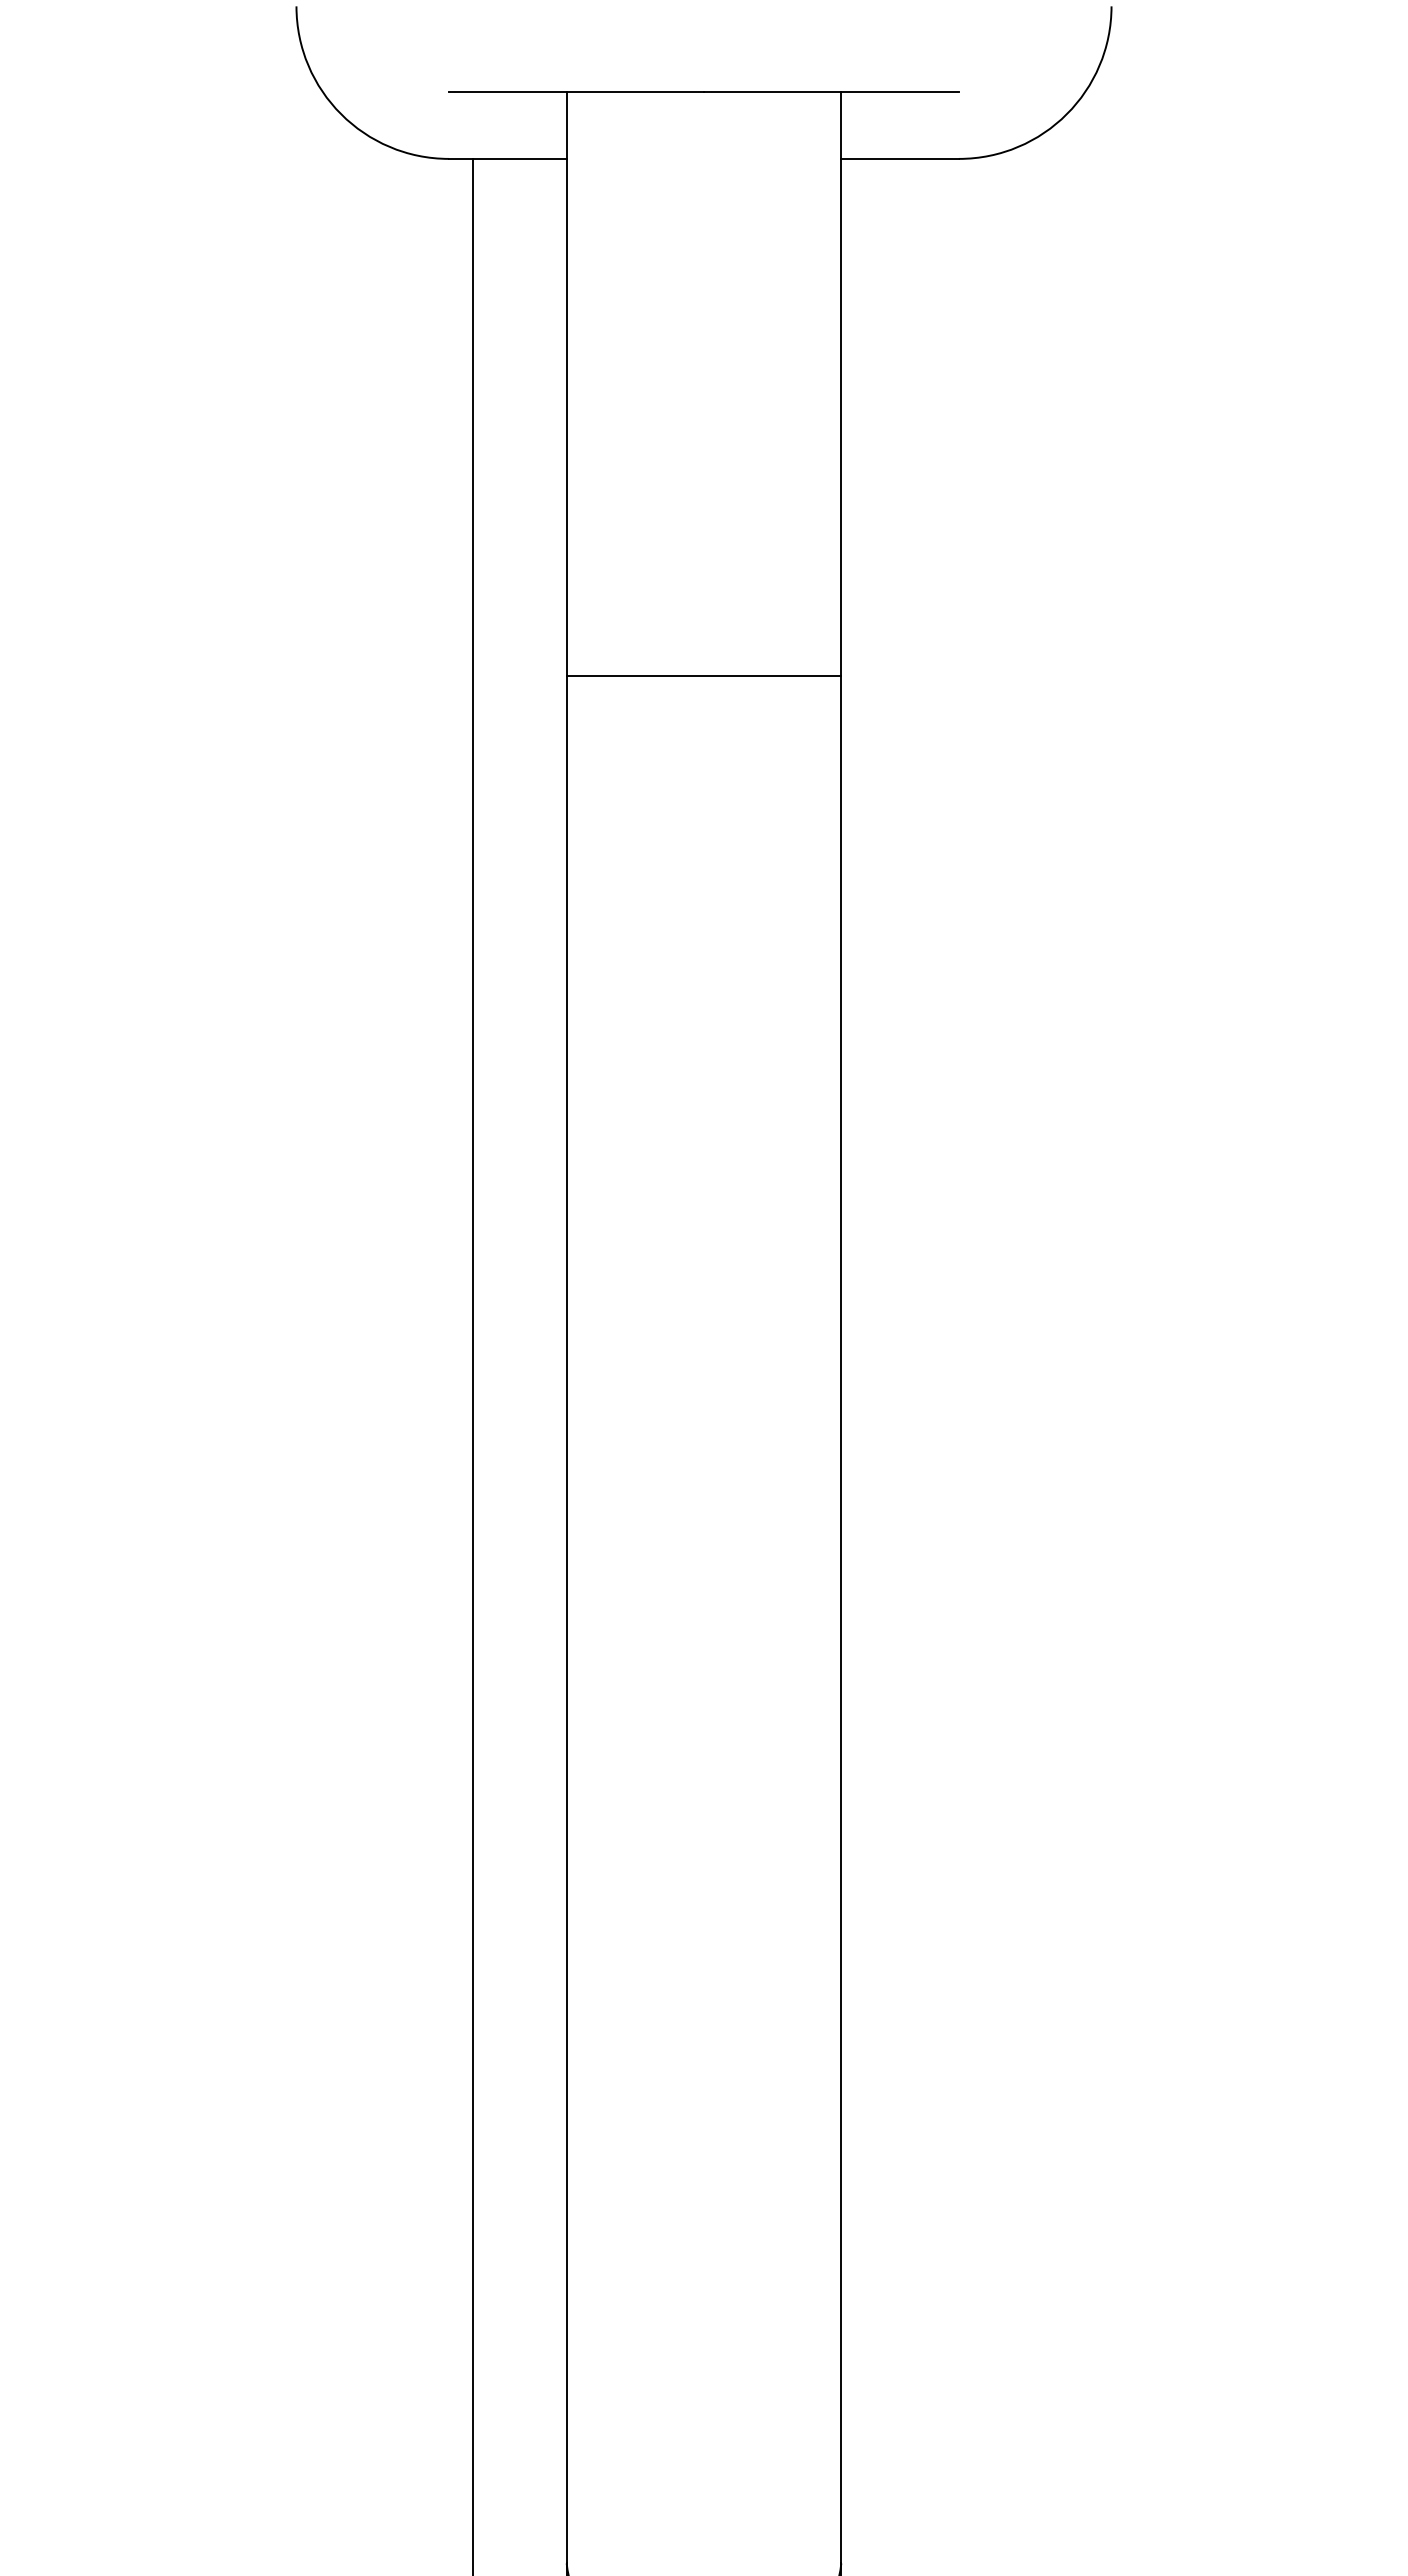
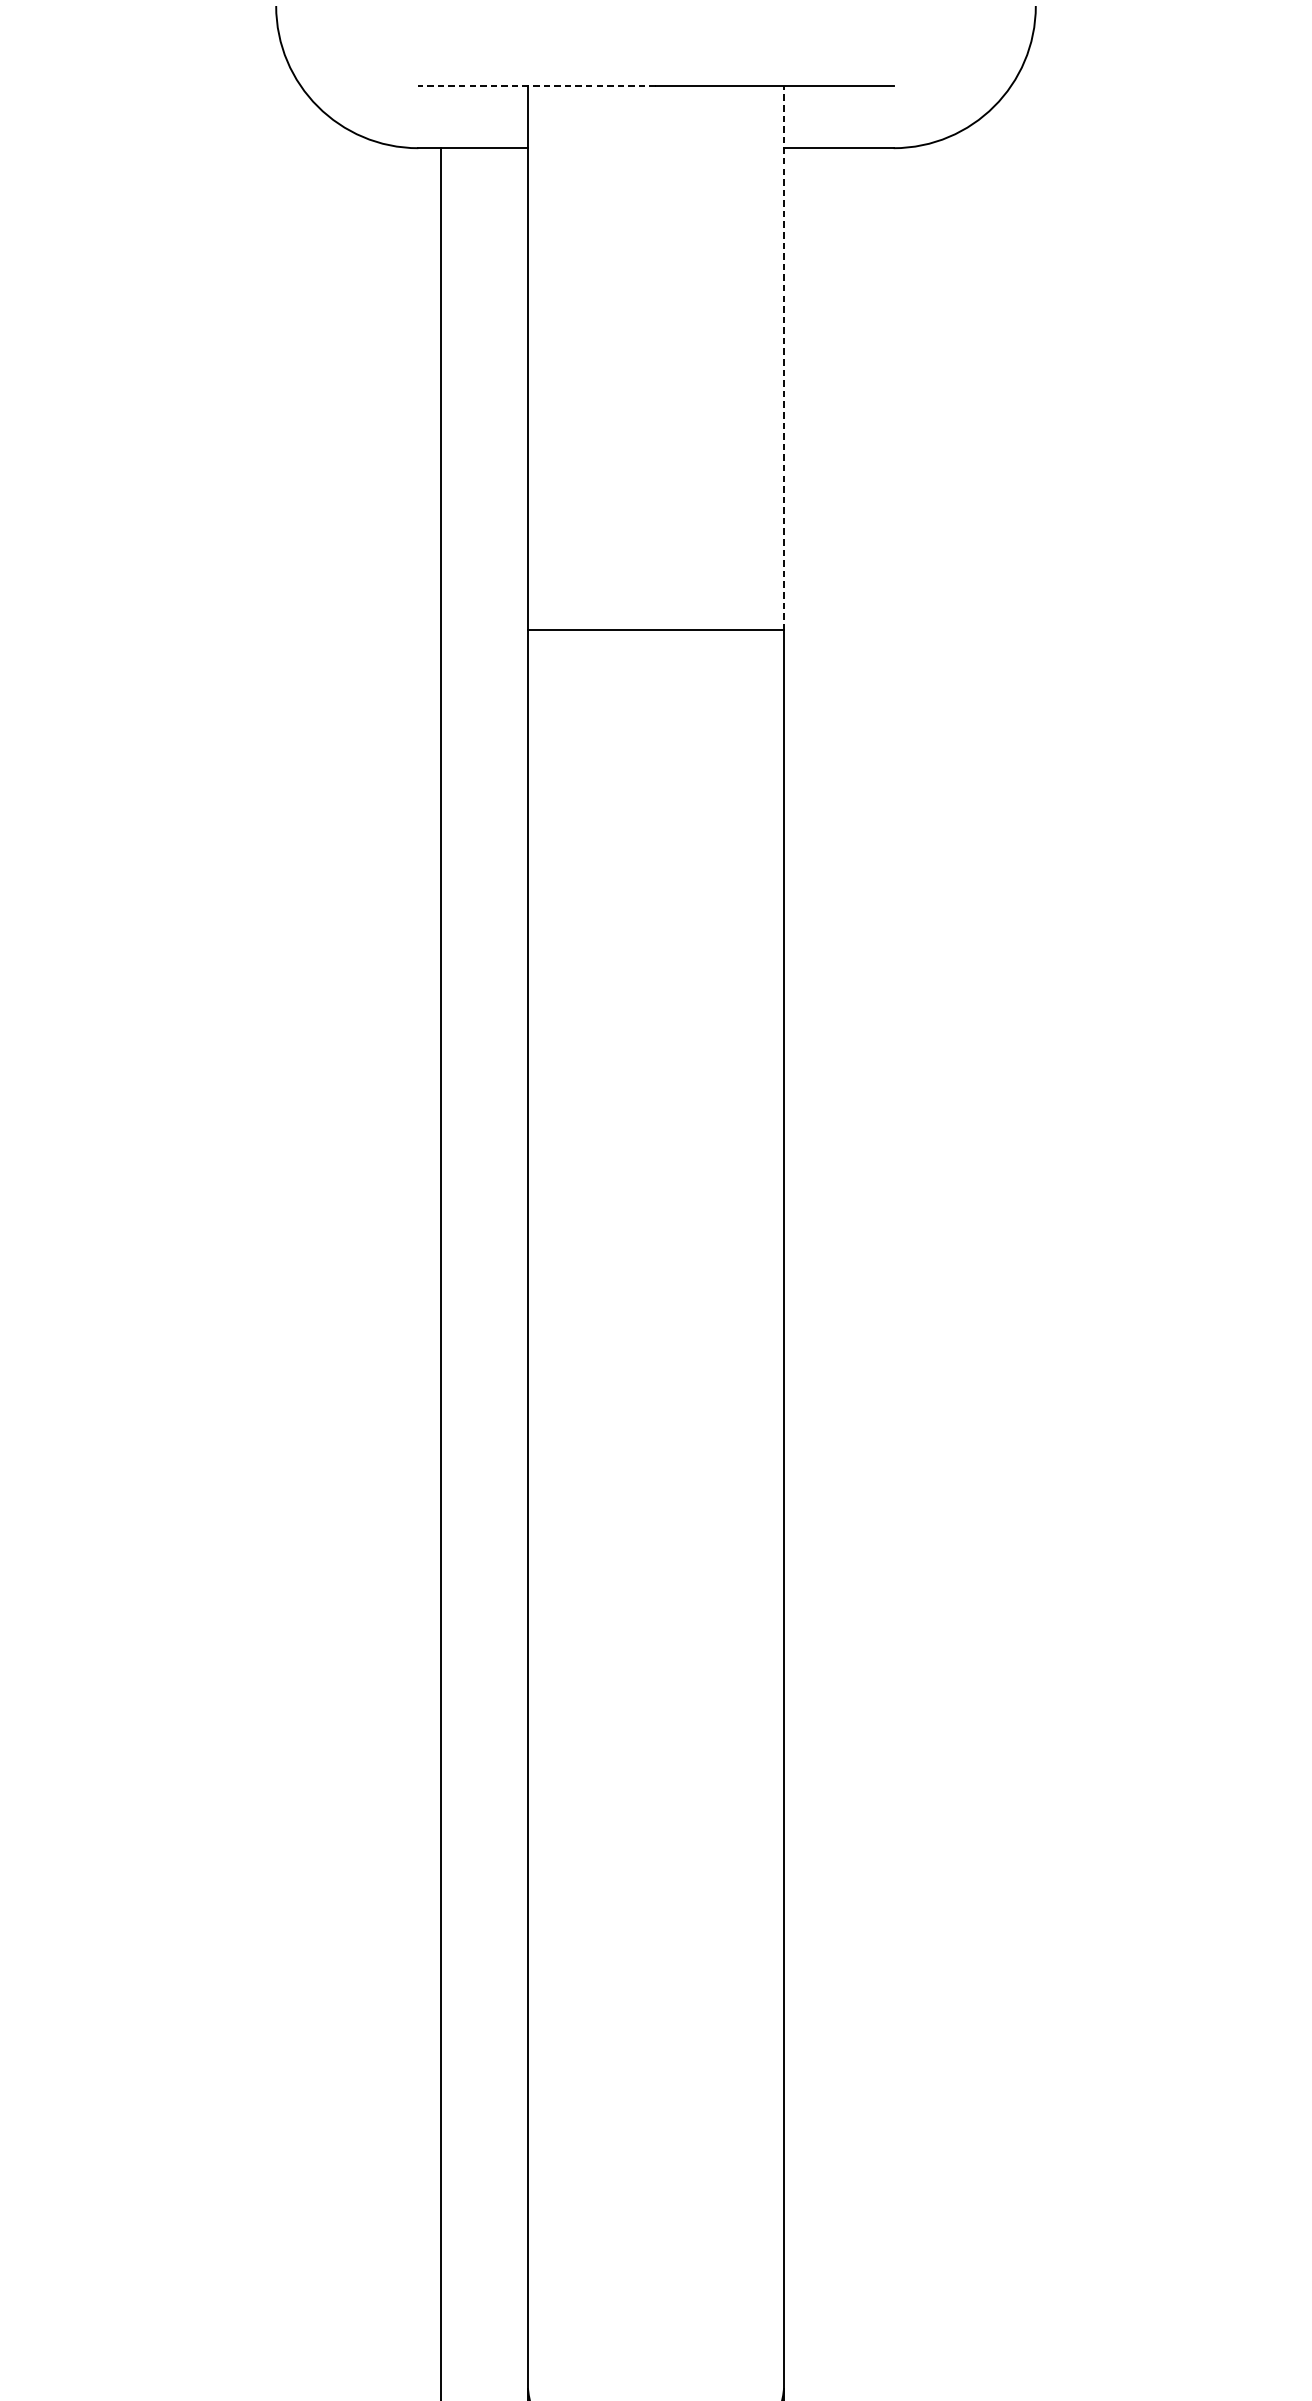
line: (576, 92) -> (537, 86), solid -> dashed
line: (841, 384) -> (784, 358), solid -> dashed

